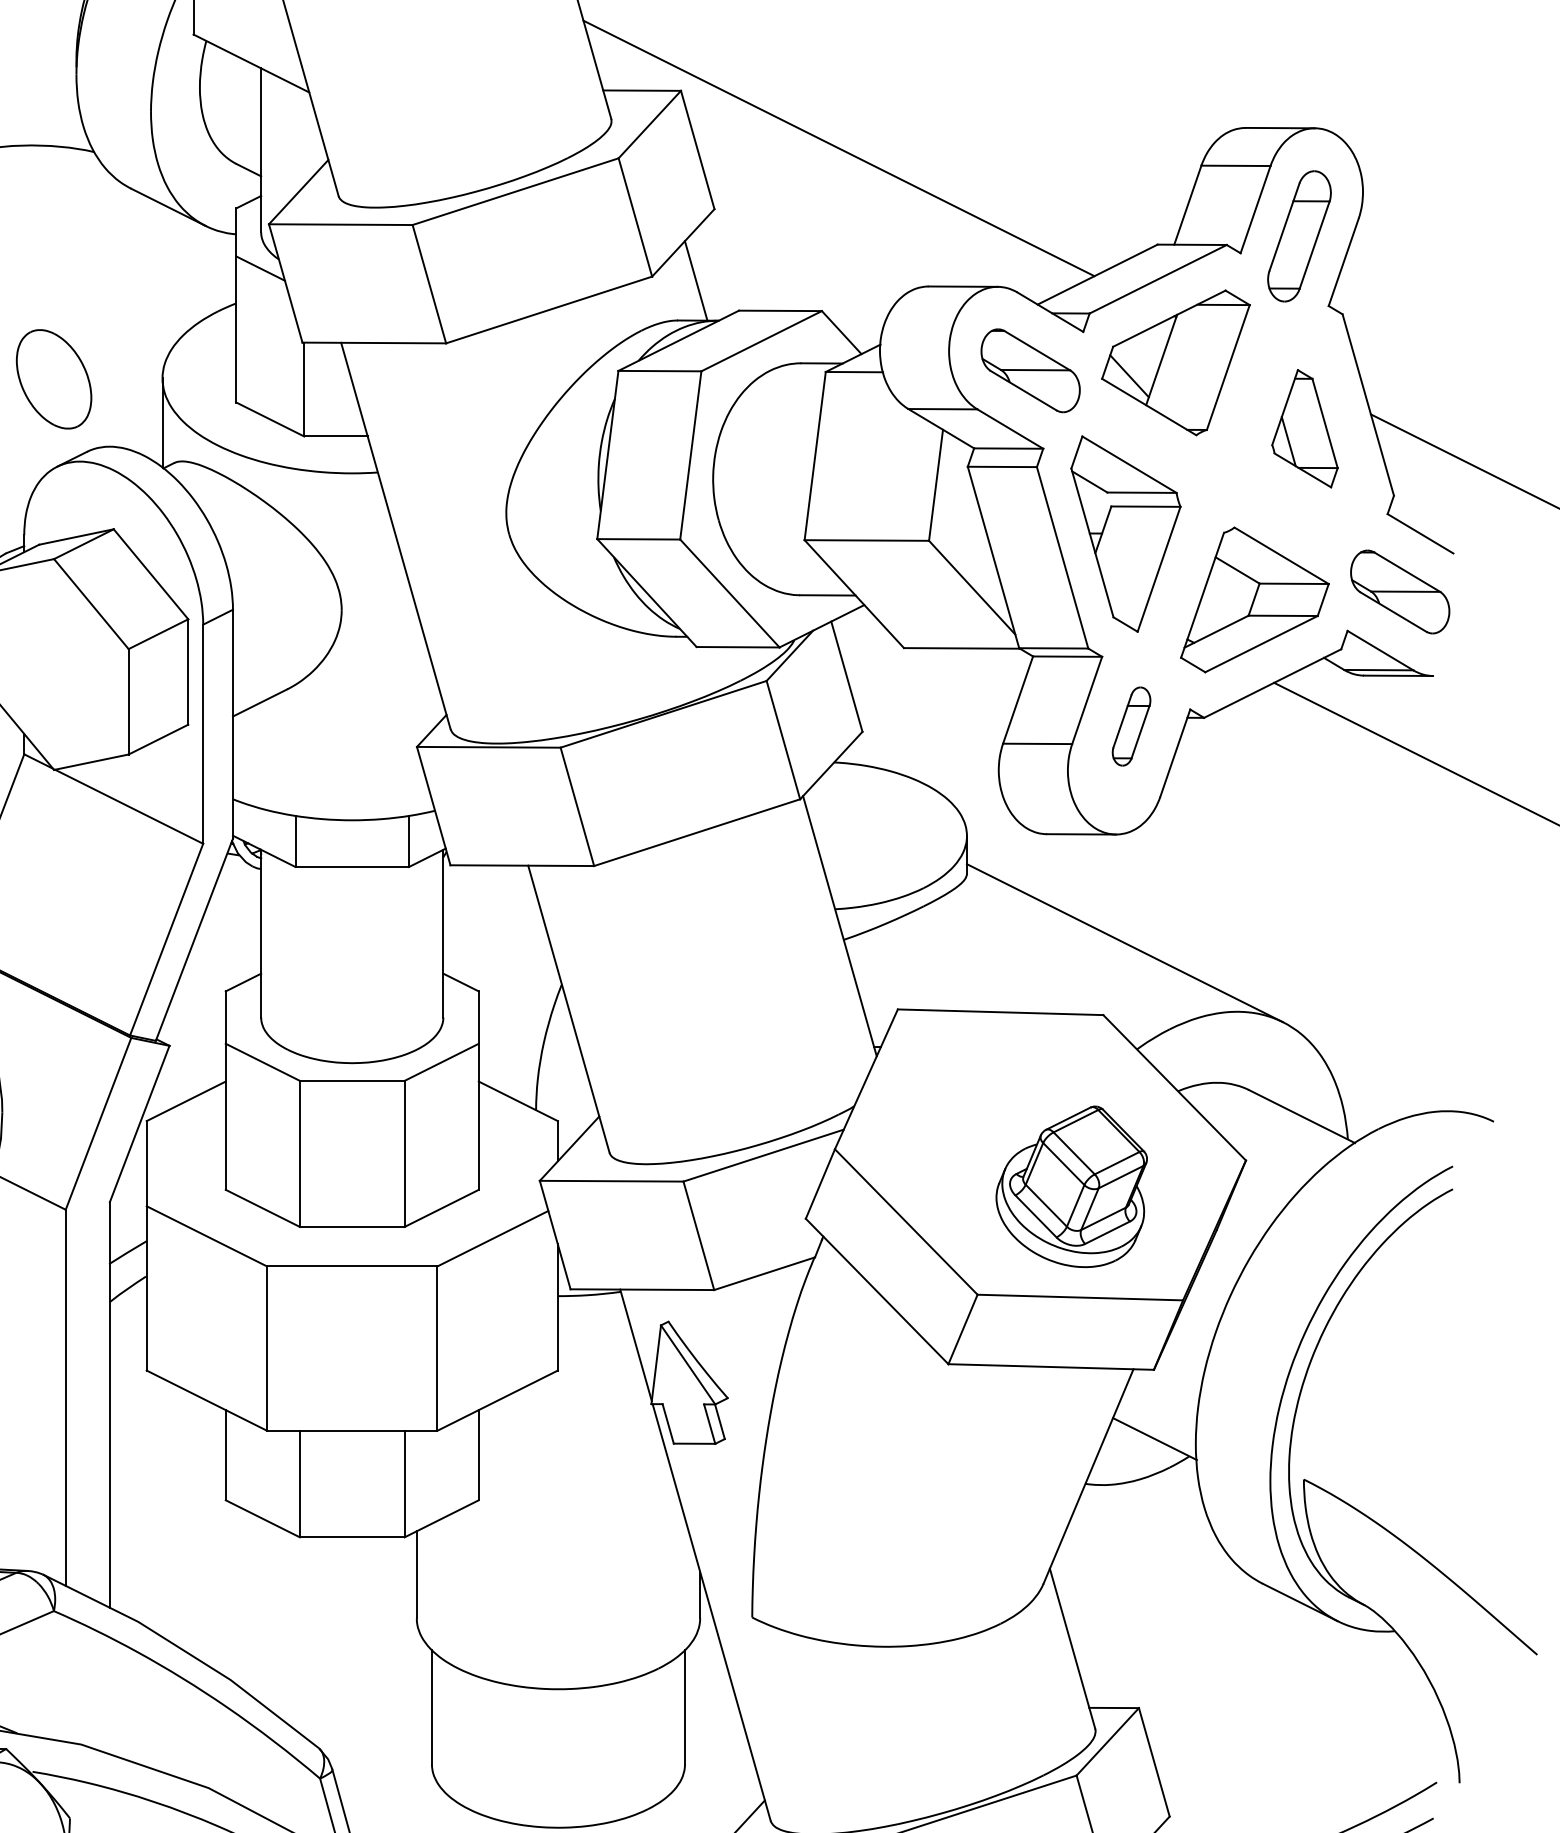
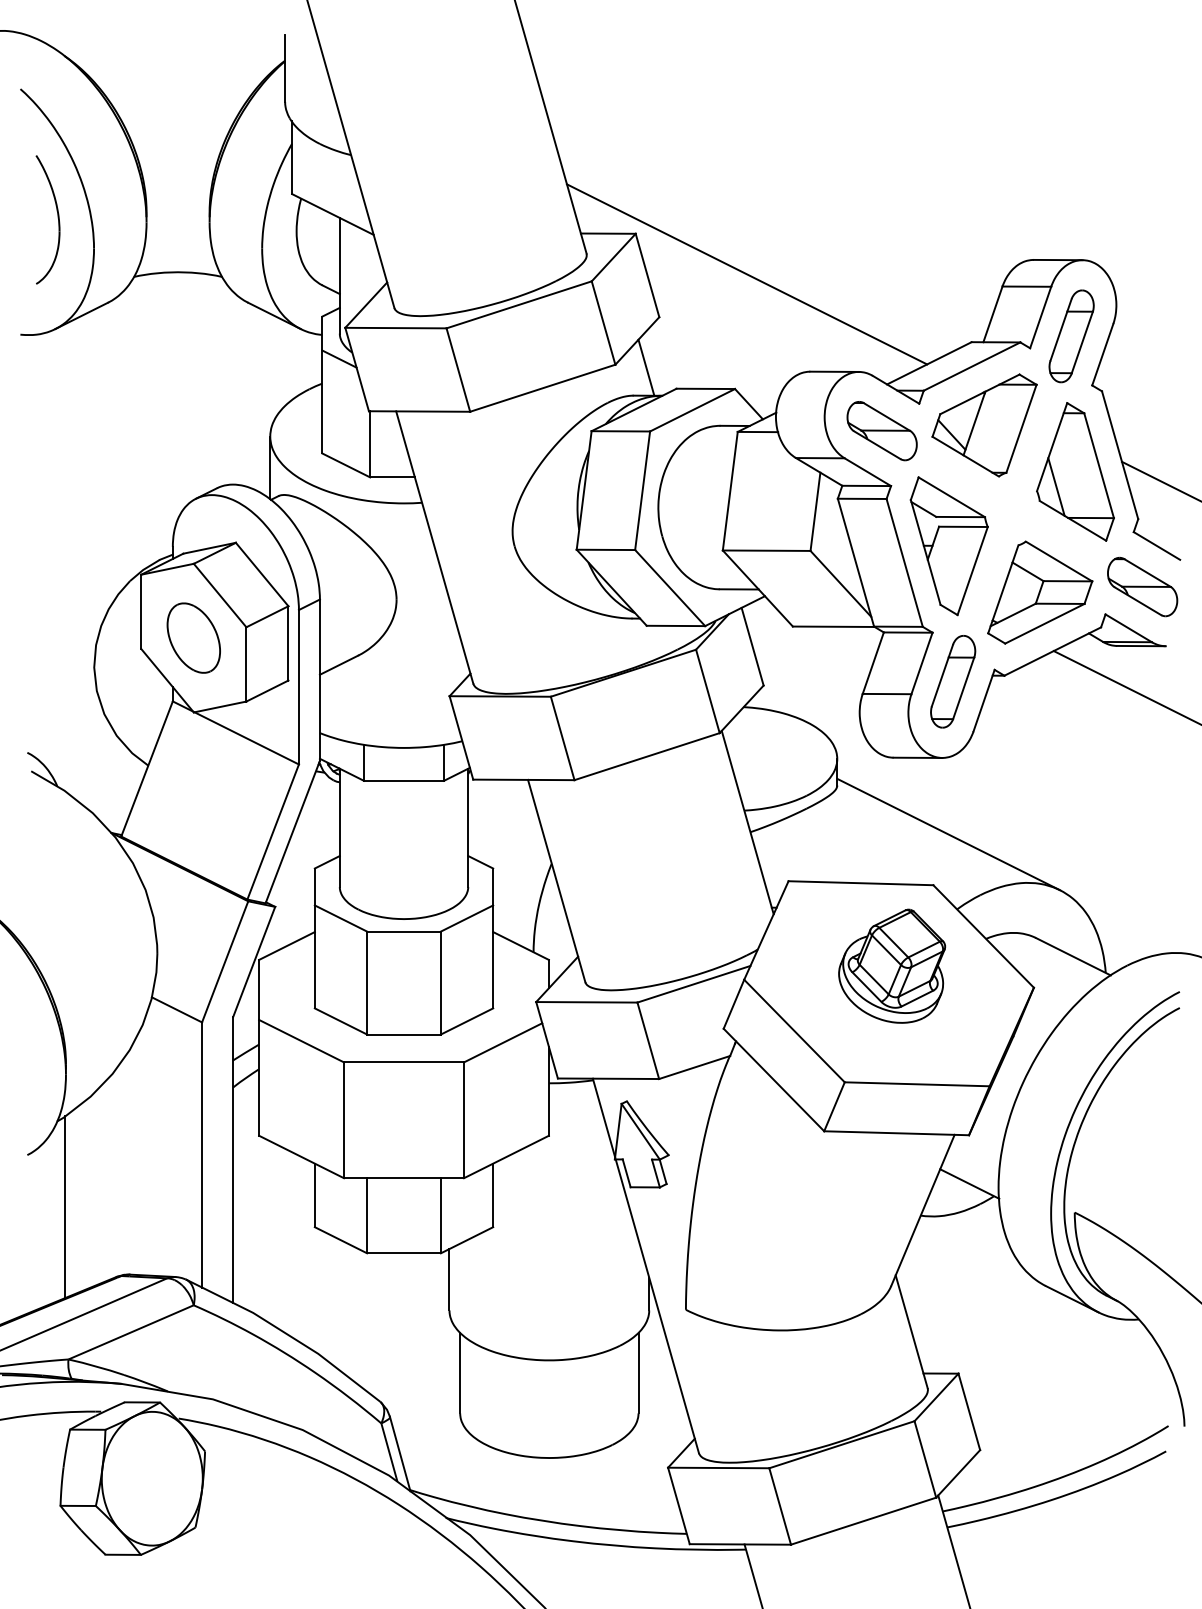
part: (53, 378) -> (193, 637), moved
part: (1304, 428) -> (1075, 471), size x1.67
part: (1131, 726) -> (953, 681), size x1.67
part: (1072, 1185) -> (892, 965), moved

